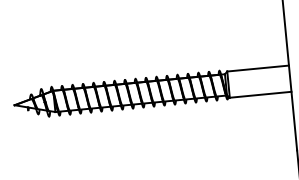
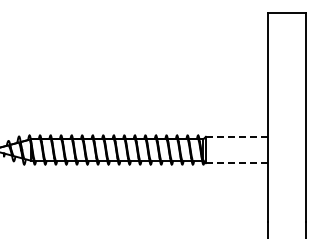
line: (257, 68) -> (236, 136), solid -> dashed
line: (260, 95) -> (236, 163), solid -> dashed

